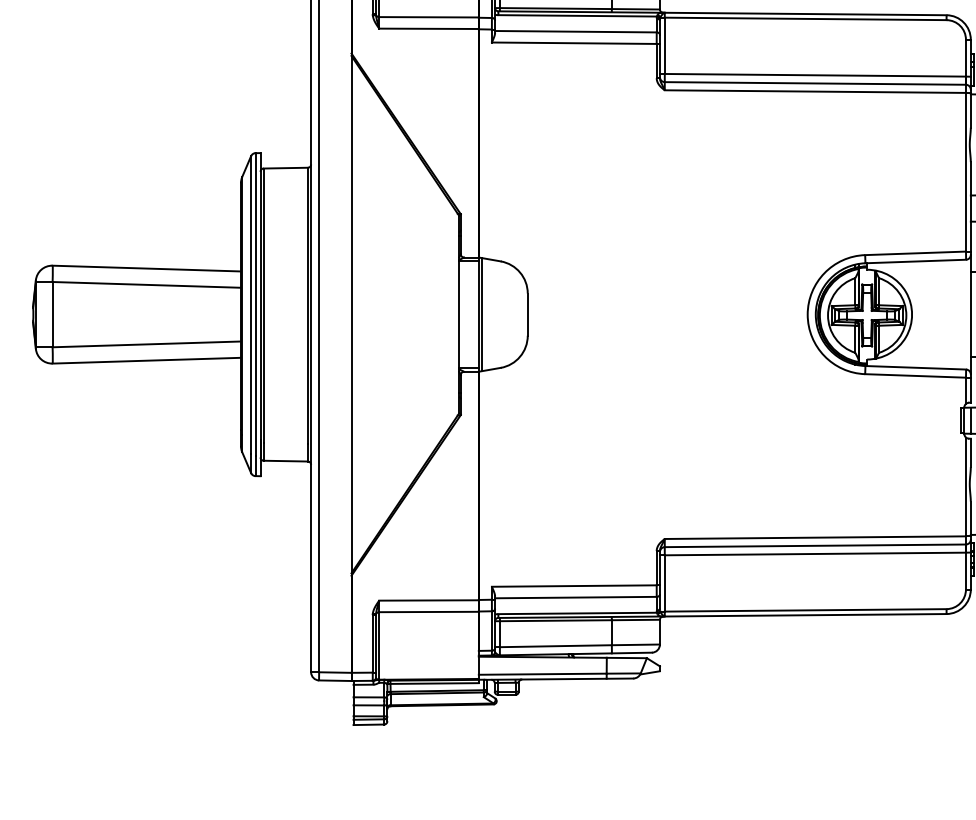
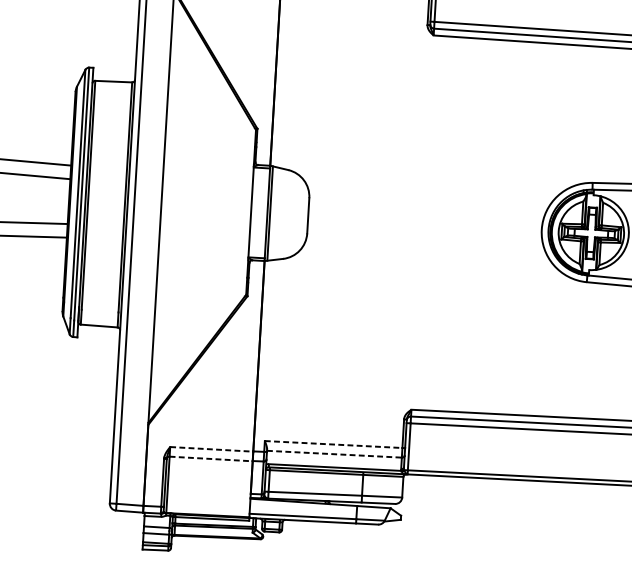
line: (574, 586) -> (333, 444), solid -> dashed
line: (575, 597) -> (334, 454), solid -> dashed
line: (429, 600) -> (212, 449), solid -> dashed
line: (429, 612) -> (211, 459), solid -> dashed

